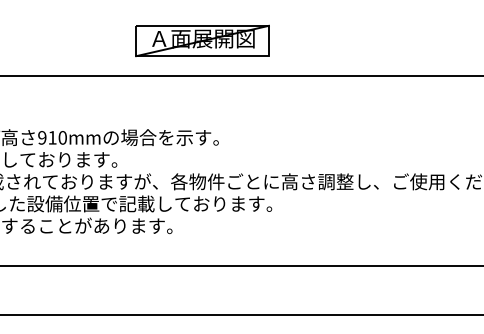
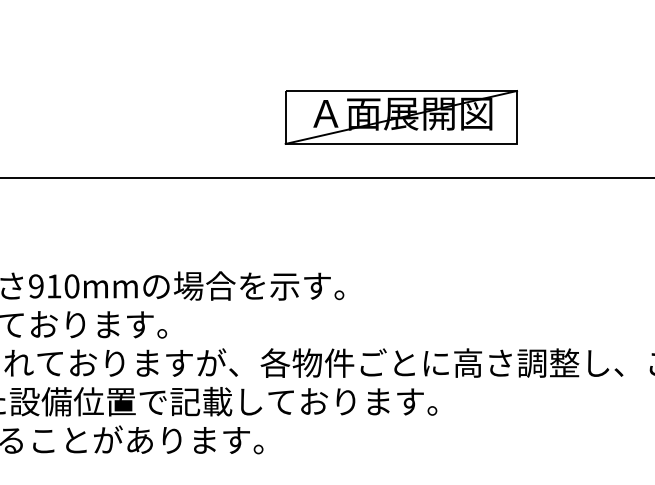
part: (202, 40) -> (401, 116), moved

